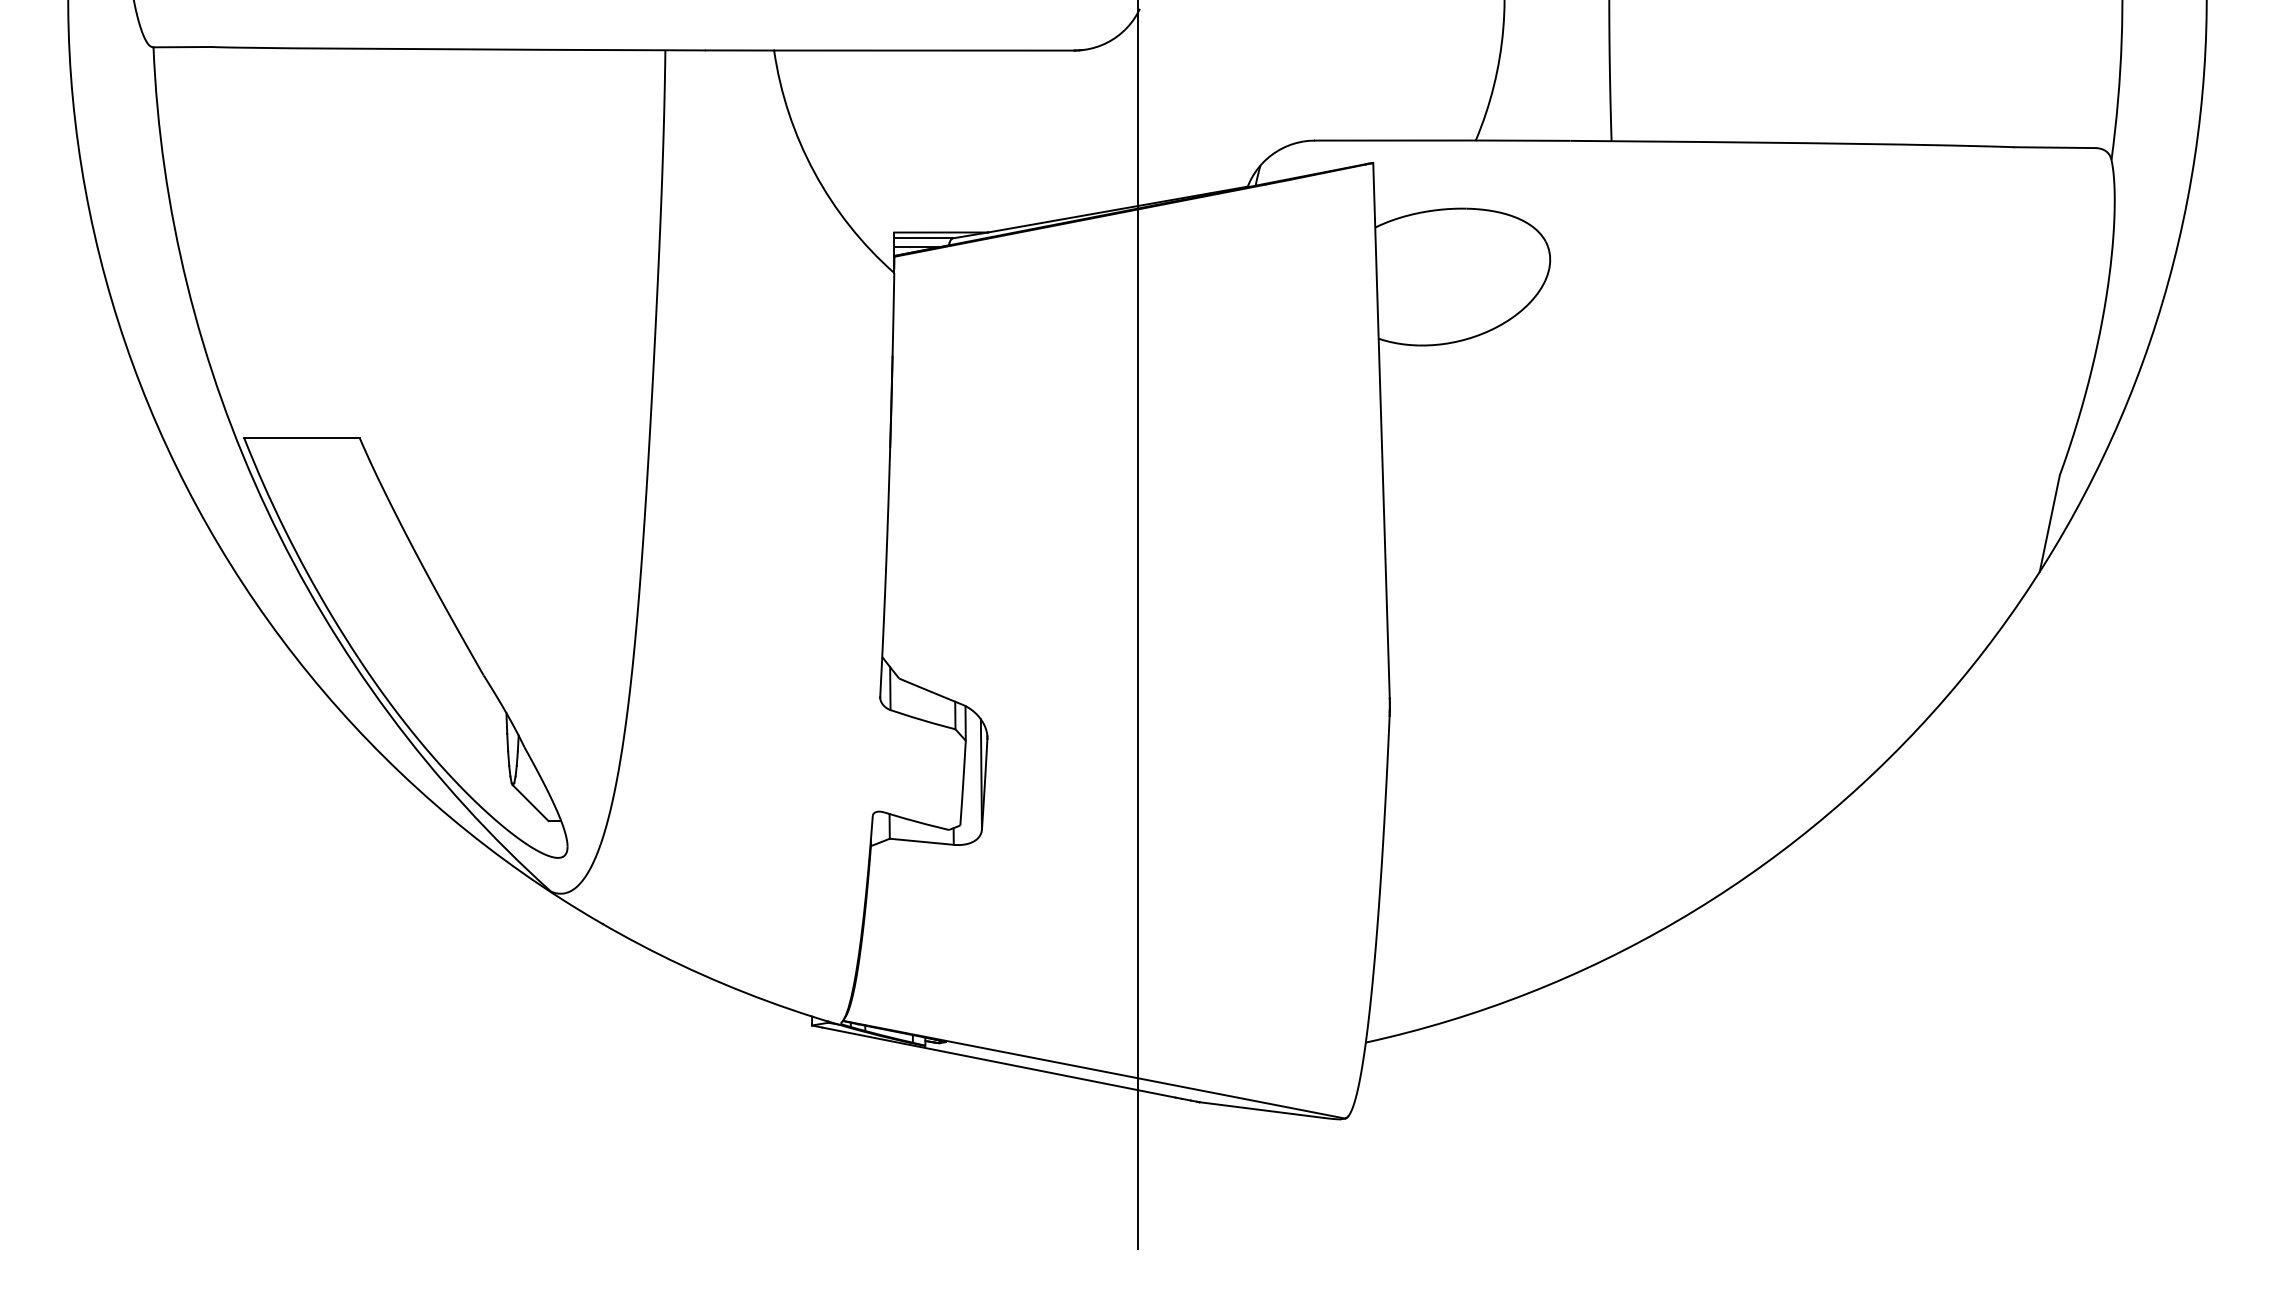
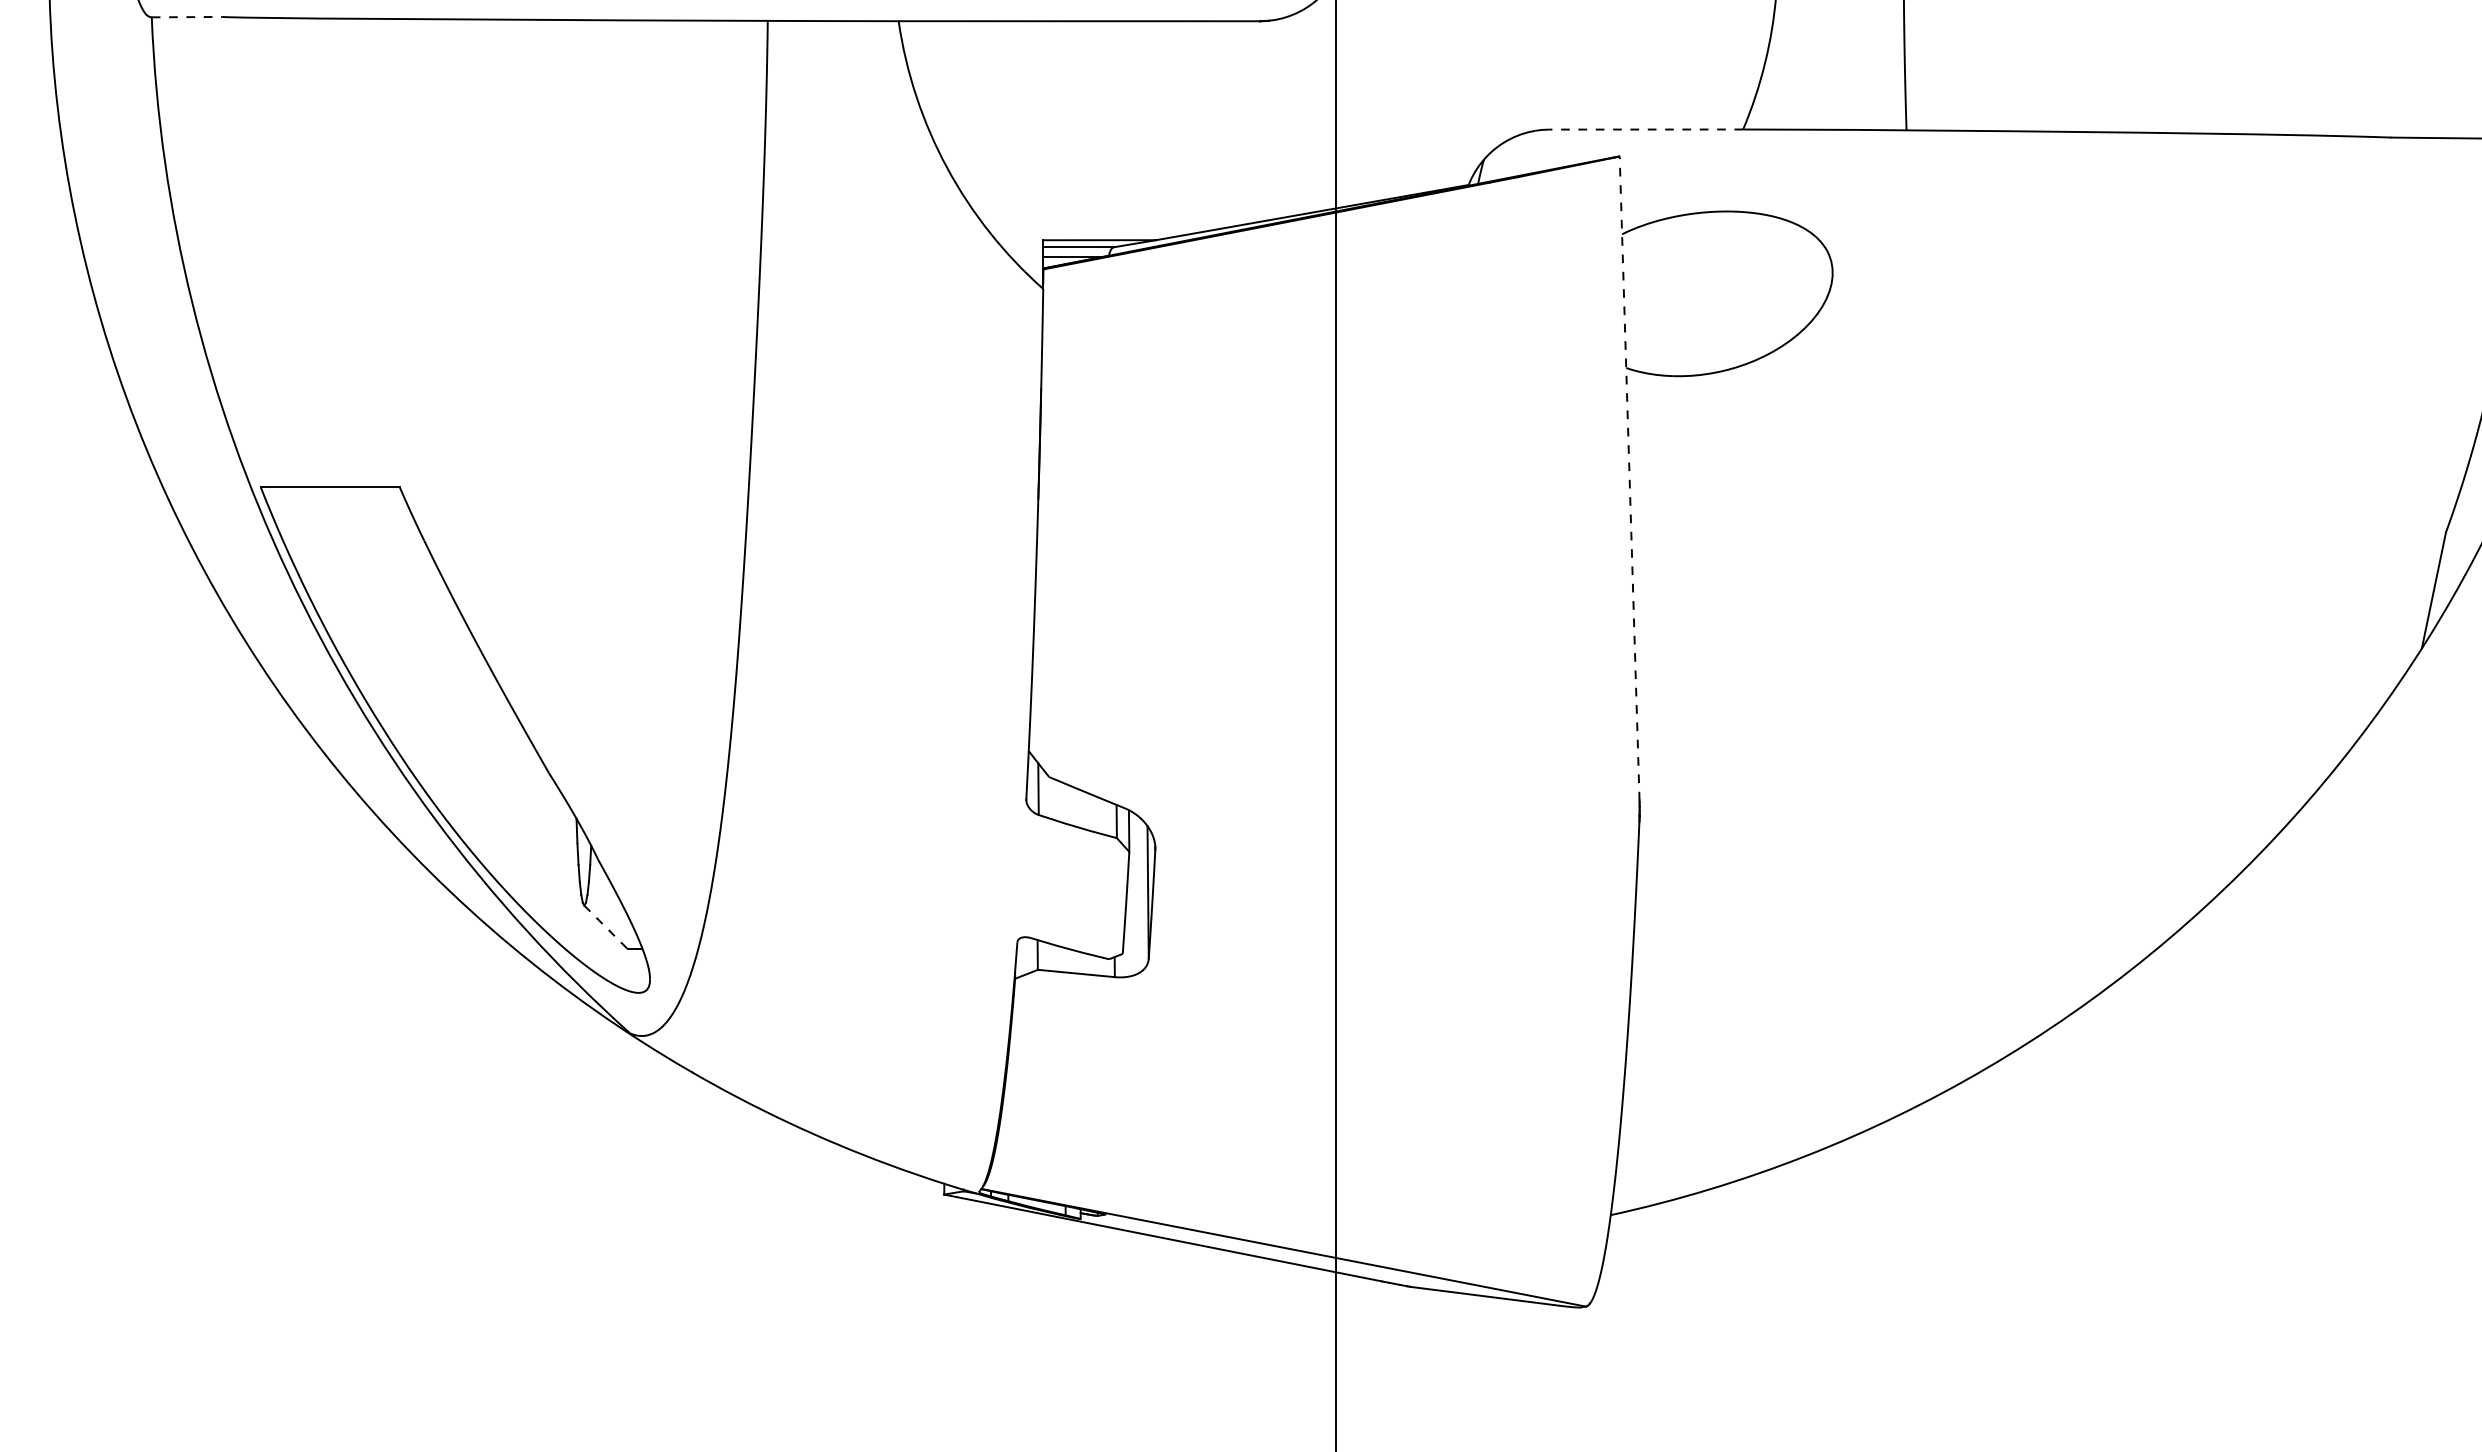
line: (183, 47) -> (187, 17), solid -> dashed
line: (1394, 140) -> (1645, 129), solid -> dashed
line: (1381, 430) -> (1629, 478), solid -> dashed
line: (530, 802) -> (605, 926), solid -> dashed

